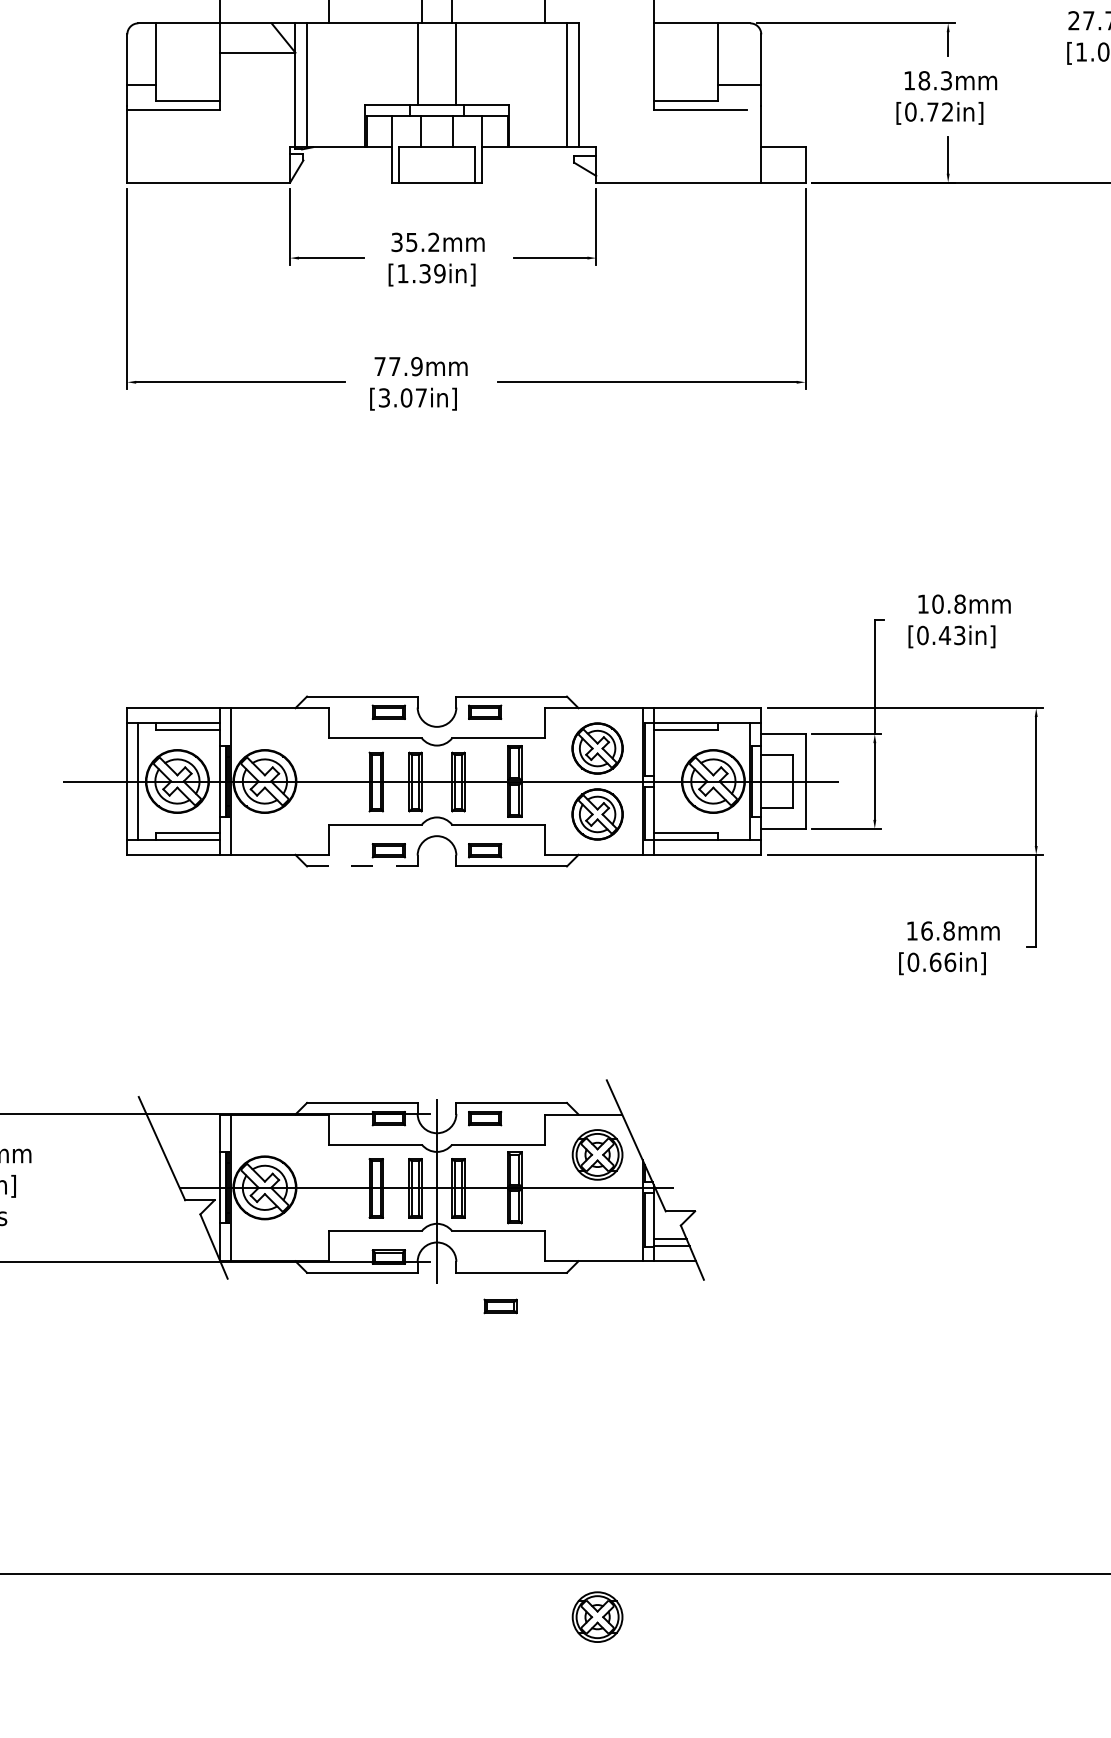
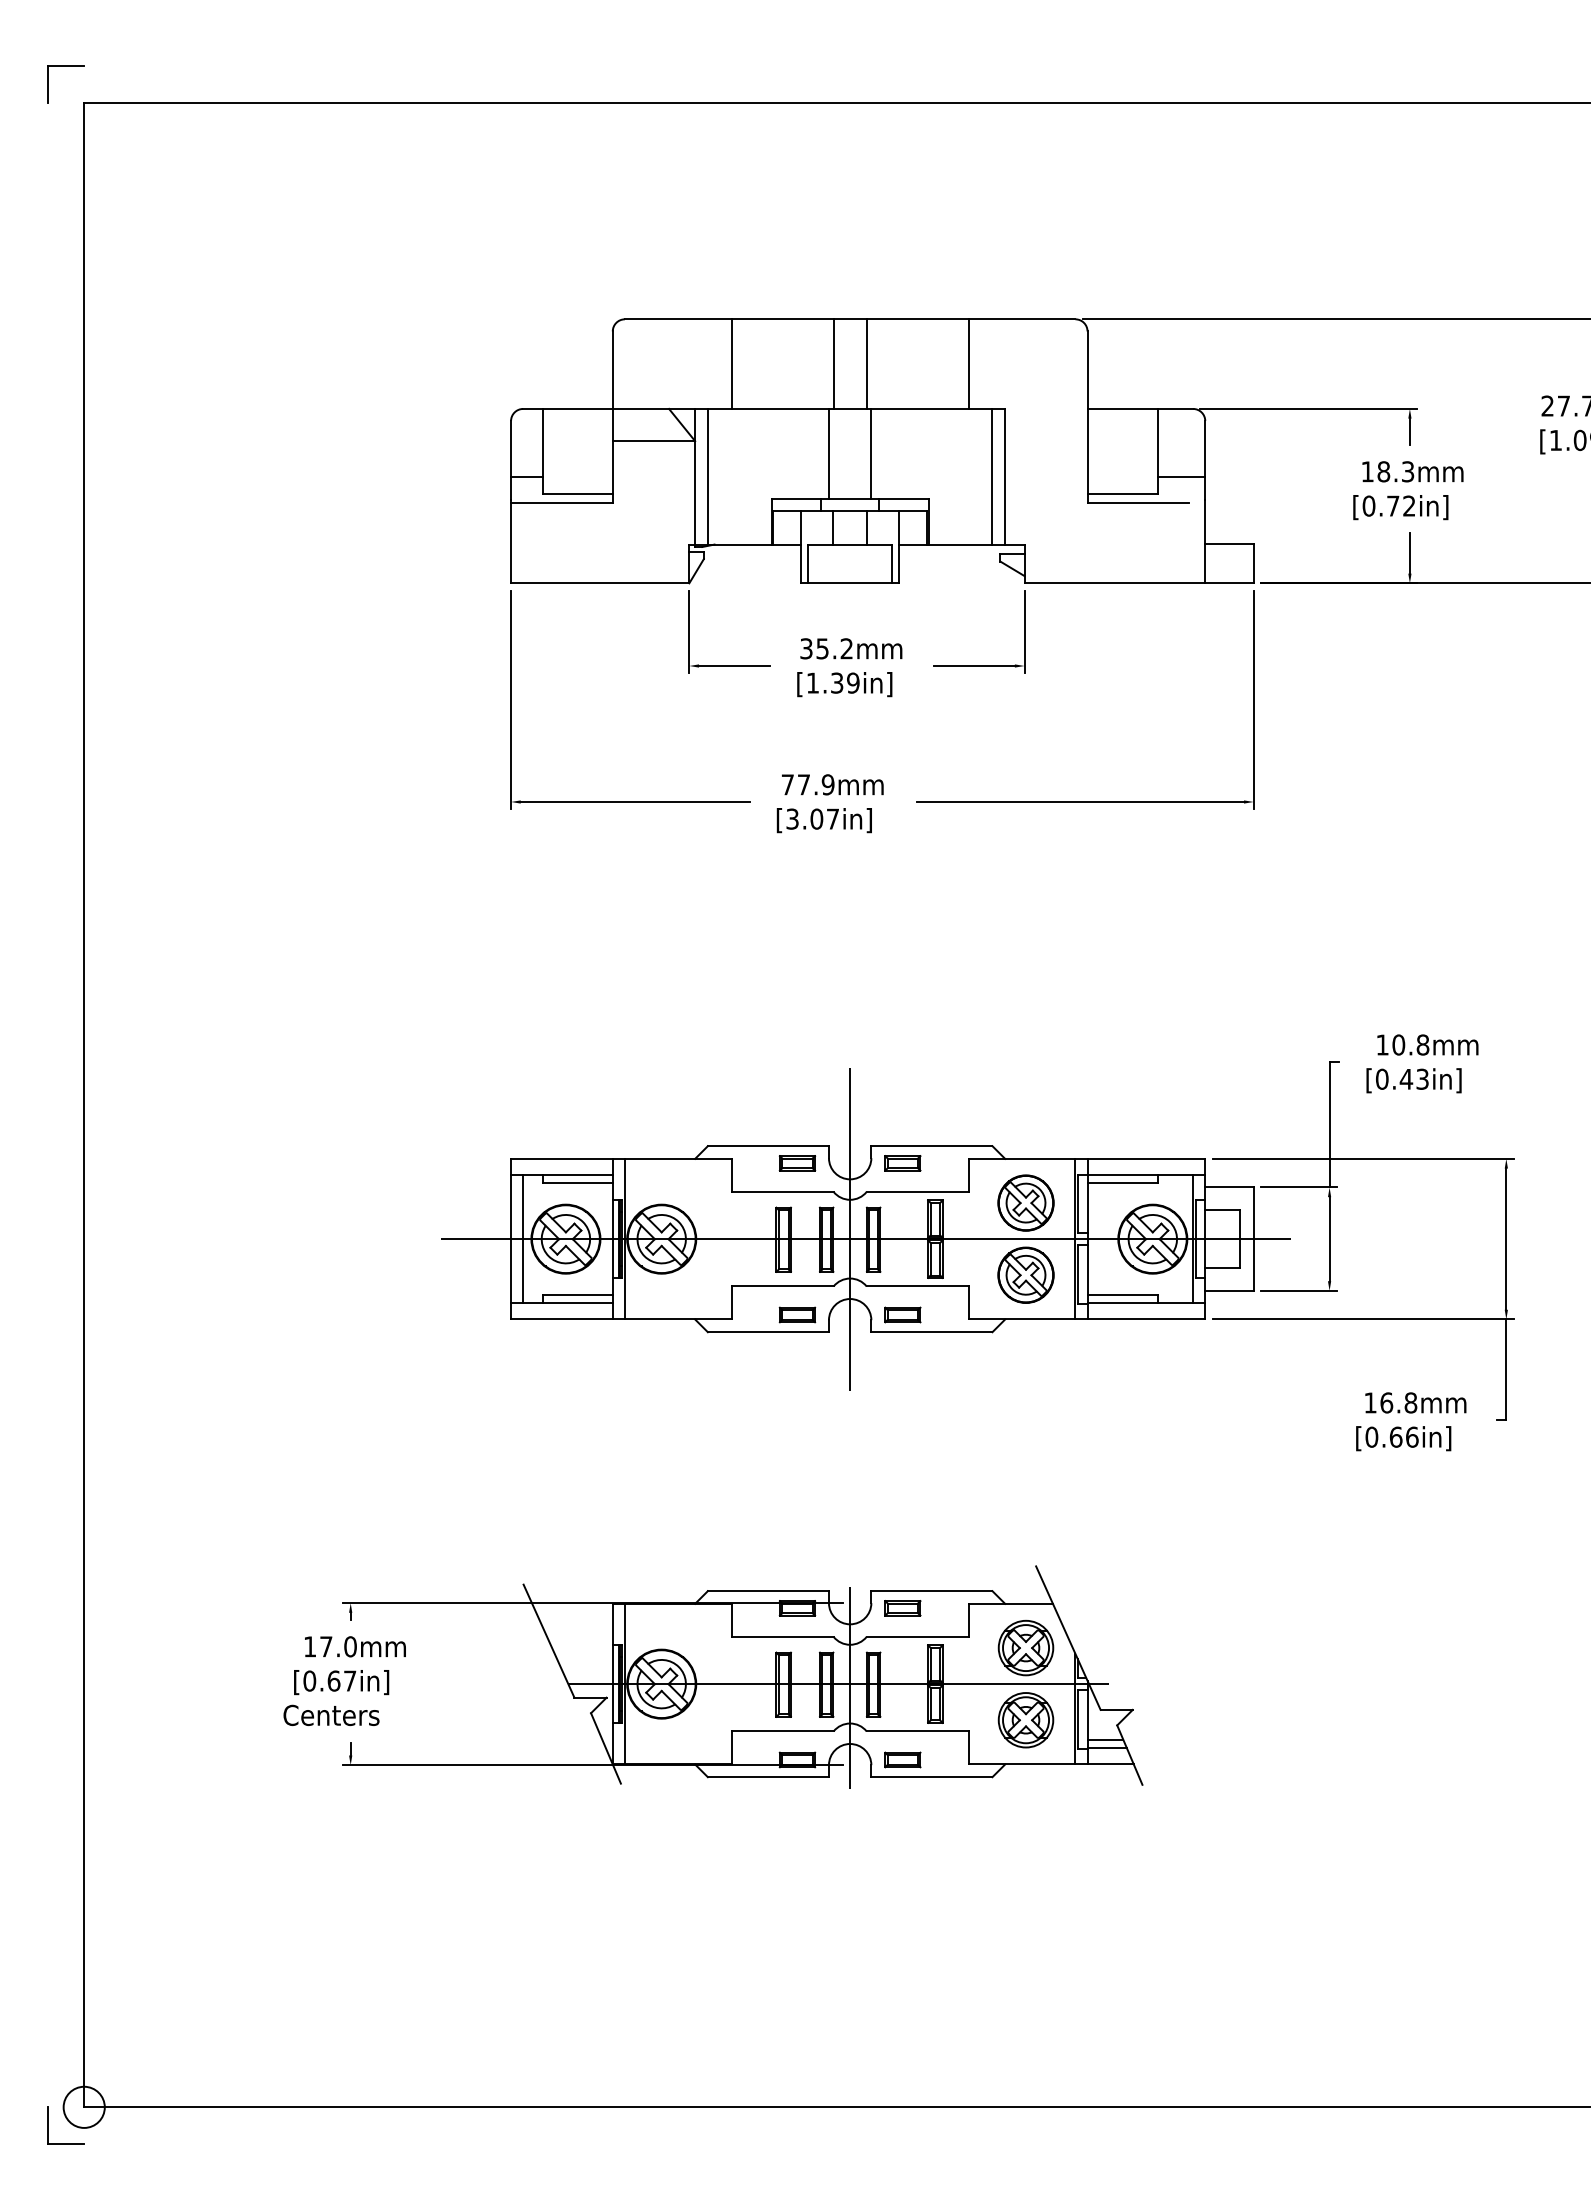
line: (437, 772) -> (850, 1229), added
line: (362, 866) -> (768, 1332), dashed -> solid
part: (500, 1305) -> (902, 1759), moved
part: (597, 1617) -> (1025, 1720), moved

